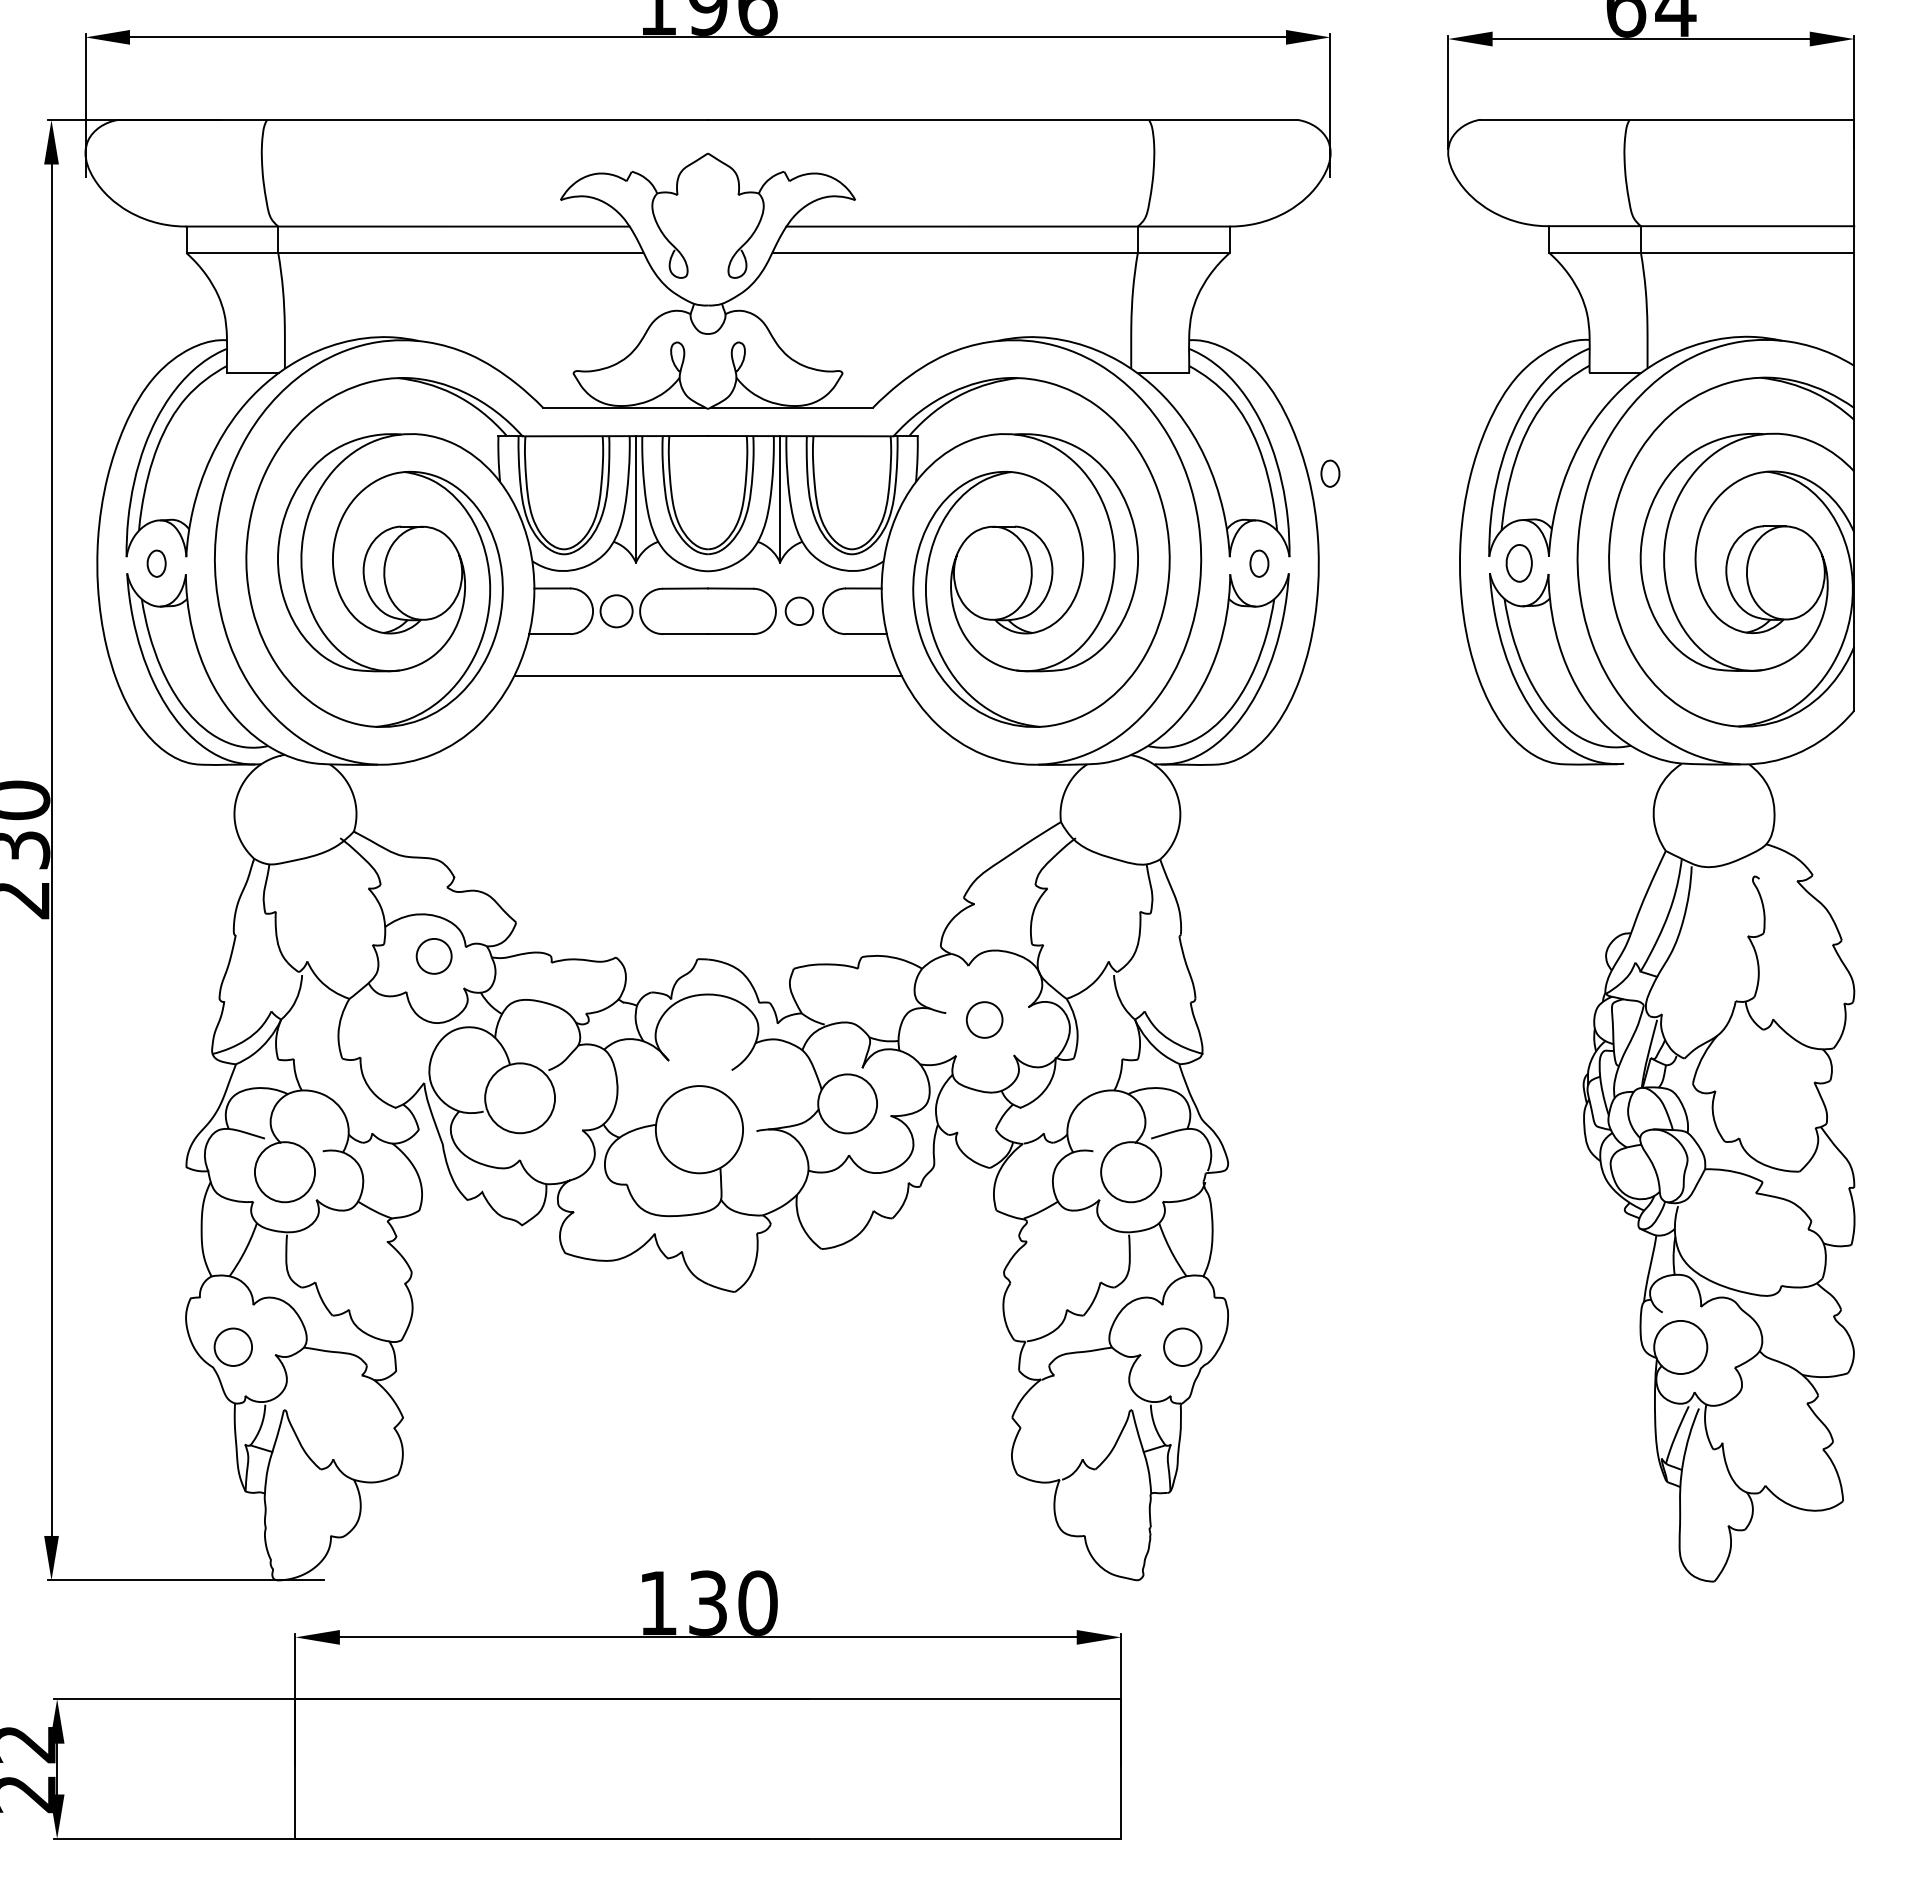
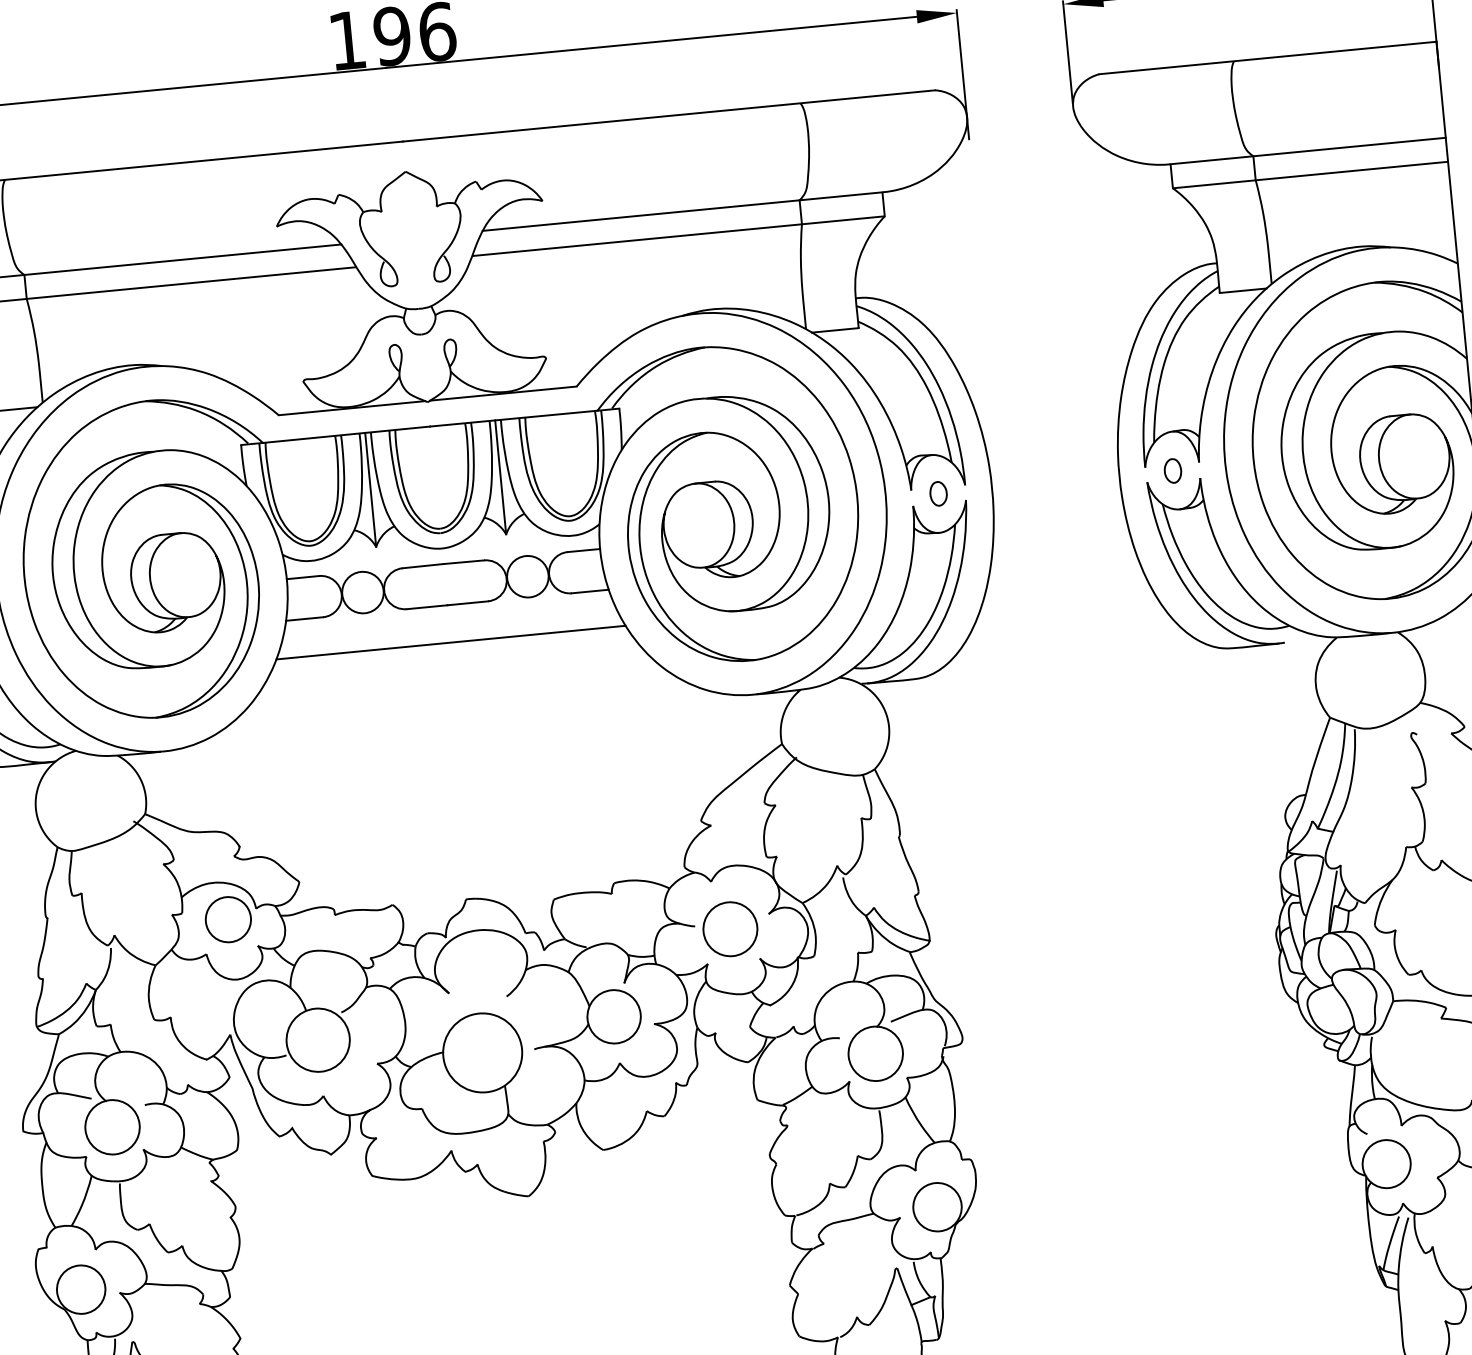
part: (1330, 473) -> (994, 406), removed
part: (1519, 563) -> (1173, 471), size x0.71
circle: (616, 611) -> (362, 592), size x1.43
circle: (799, 611) -> (527, 576), size x1.67
circle: (434, 956) -> (228, 919), size x1.43
circle: (984, 1019) -> (730, 928), size x1.67
circle: (233, 1346) -> (81, 1288), size x1.43
circle: (1182, 1346) -> (937, 1206), size x1.43

